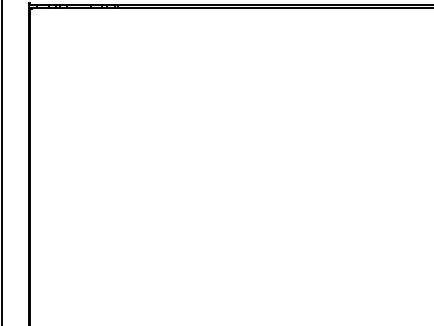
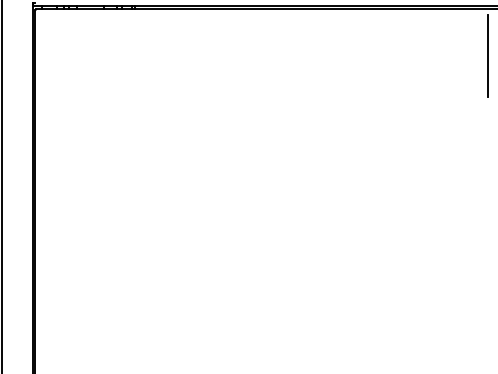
line: (425, 48) -> (488, 55), added

